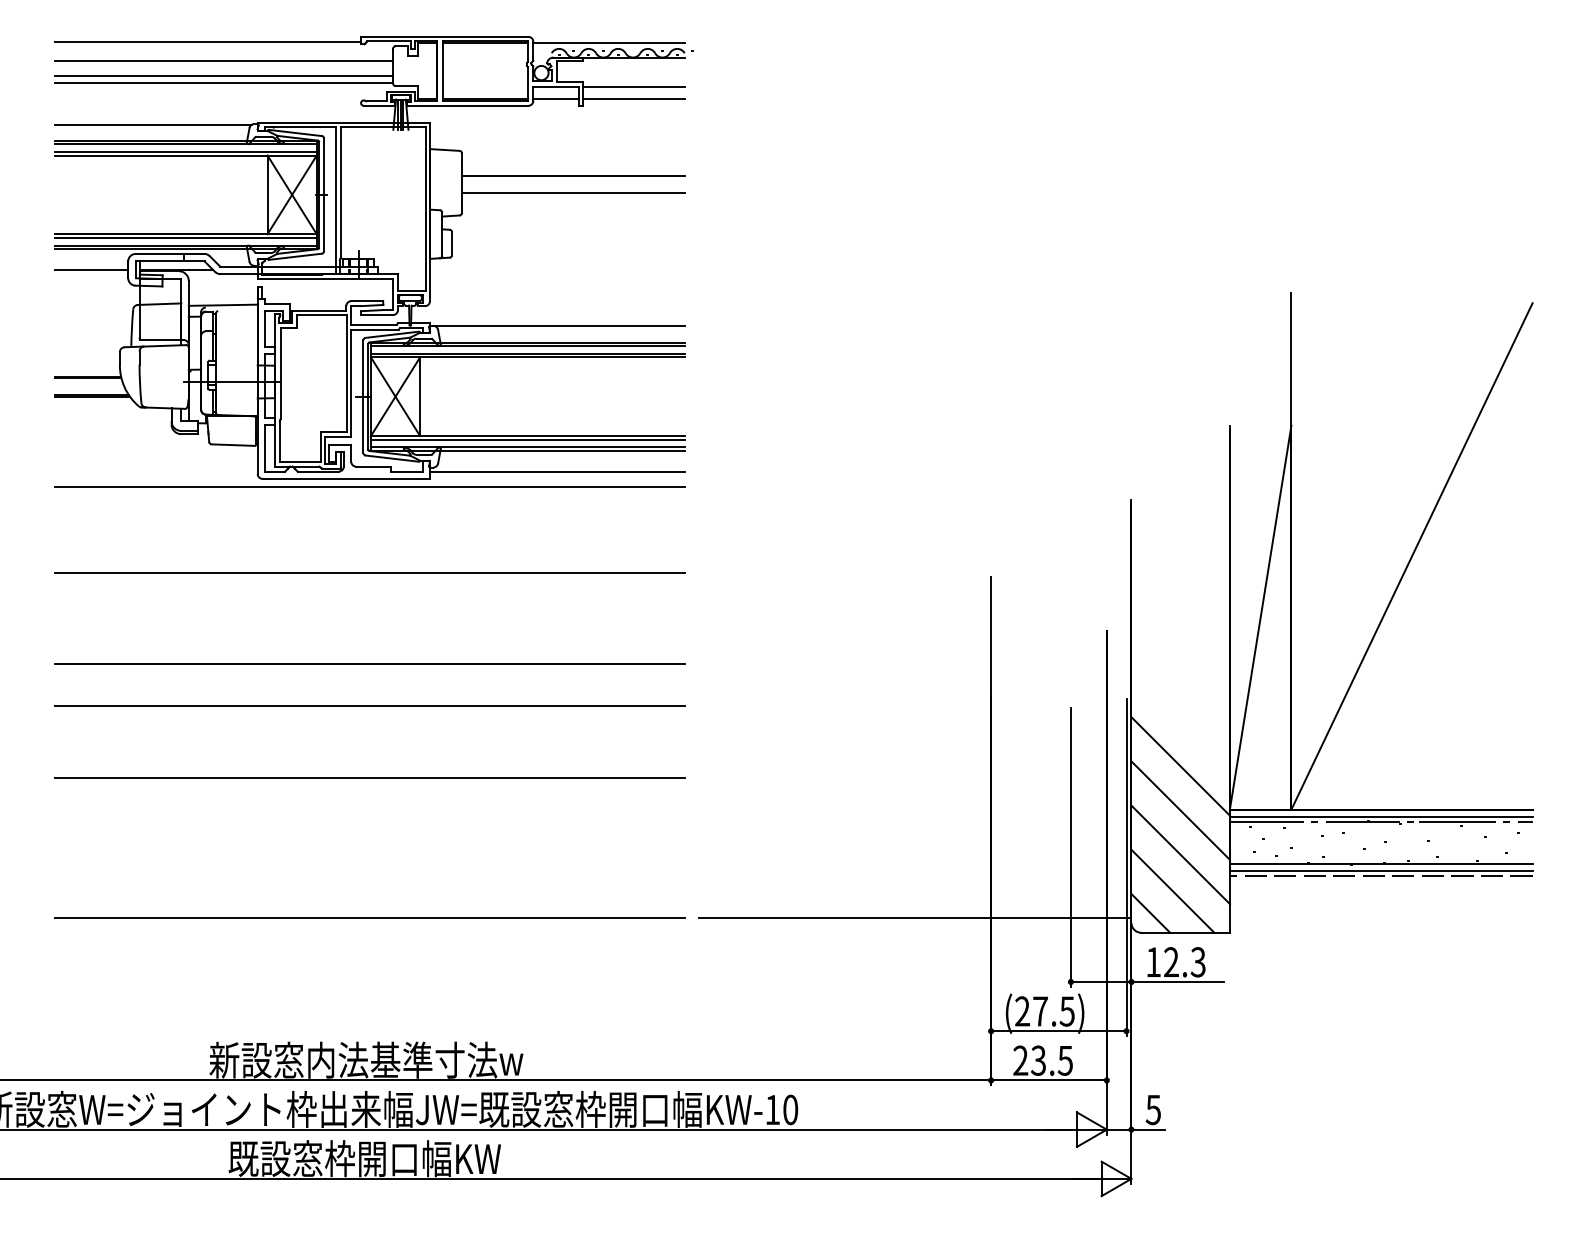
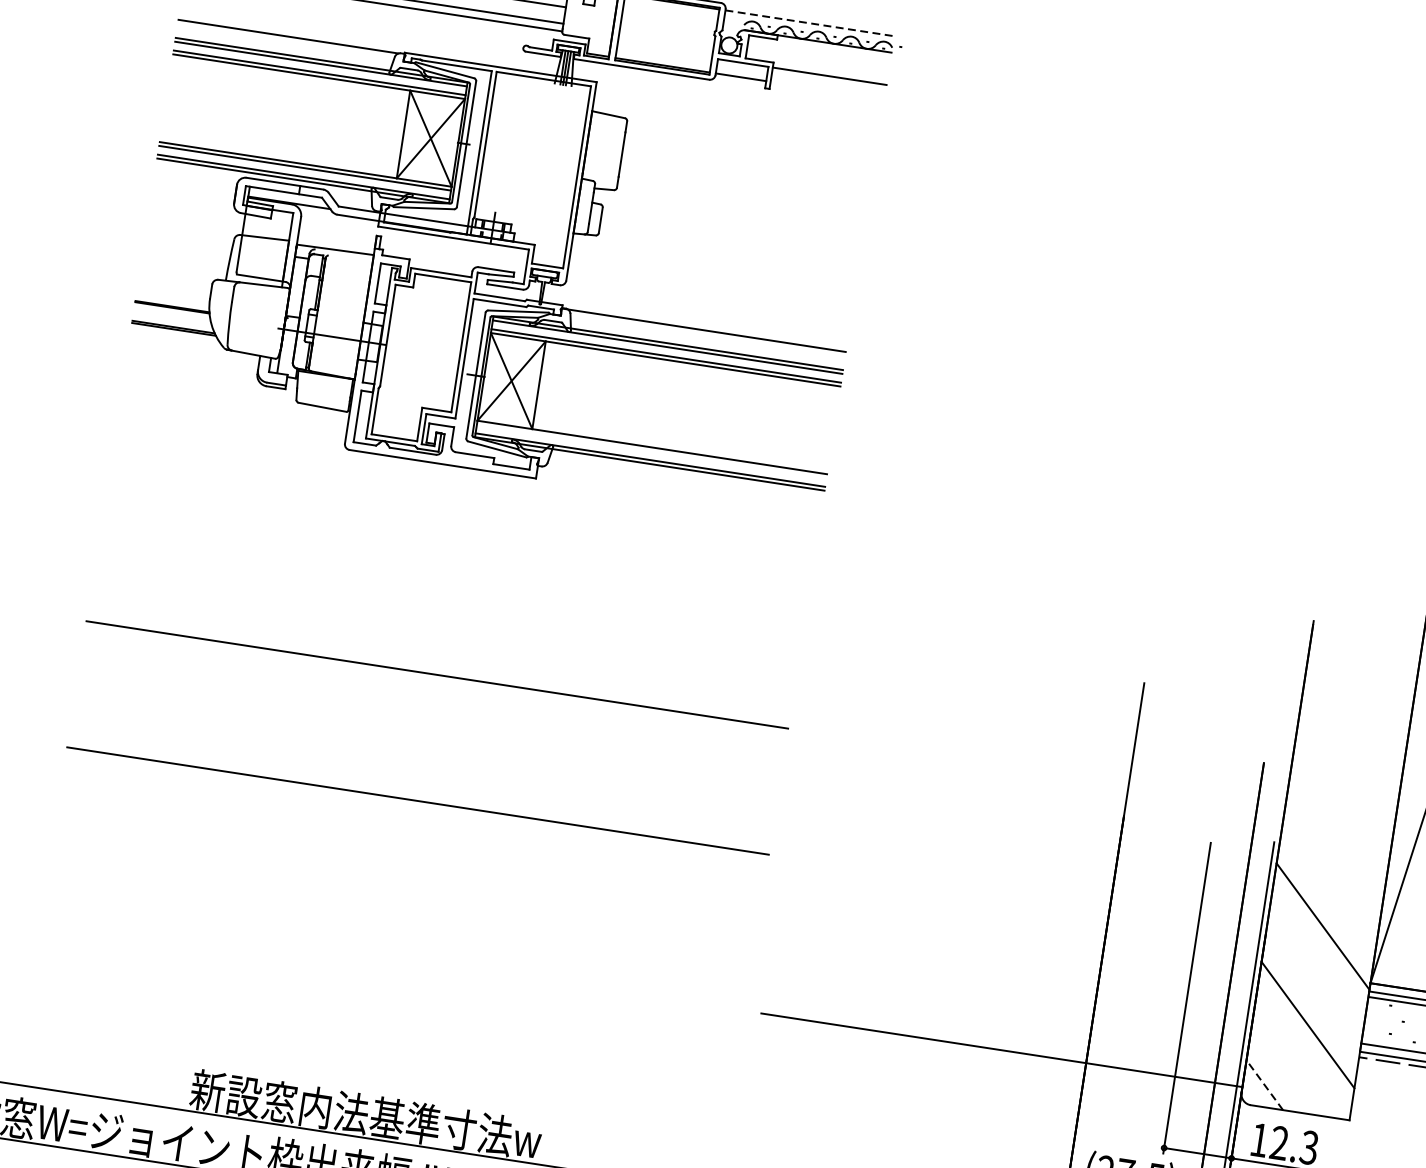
line: (609, 42) -> (810, 23), solid -> dashed
line: (633, 99) -> (827, 90), removed
line: (572, 176) -> (746, 165), removed
line: (572, 192) -> (743, 183), removed
line: (91, 270) -> (194, 188), removed
line: (527, 439) -> (651, 451), removed
line: (556, 472) -> (678, 492), removed
line: (369, 487) -> (467, 477), removed
line: (369, 573) -> (452, 573), removed
line: (369, 705) -> (430, 720), removed
line: (1180, 810) -> (1315, 975), removed
line: (1172, 890) -> (1292, 1063), removed
line: (1150, 913) -> (1264, 1085), solid -> dashed
line: (369, 918) -> (393, 957), removed

